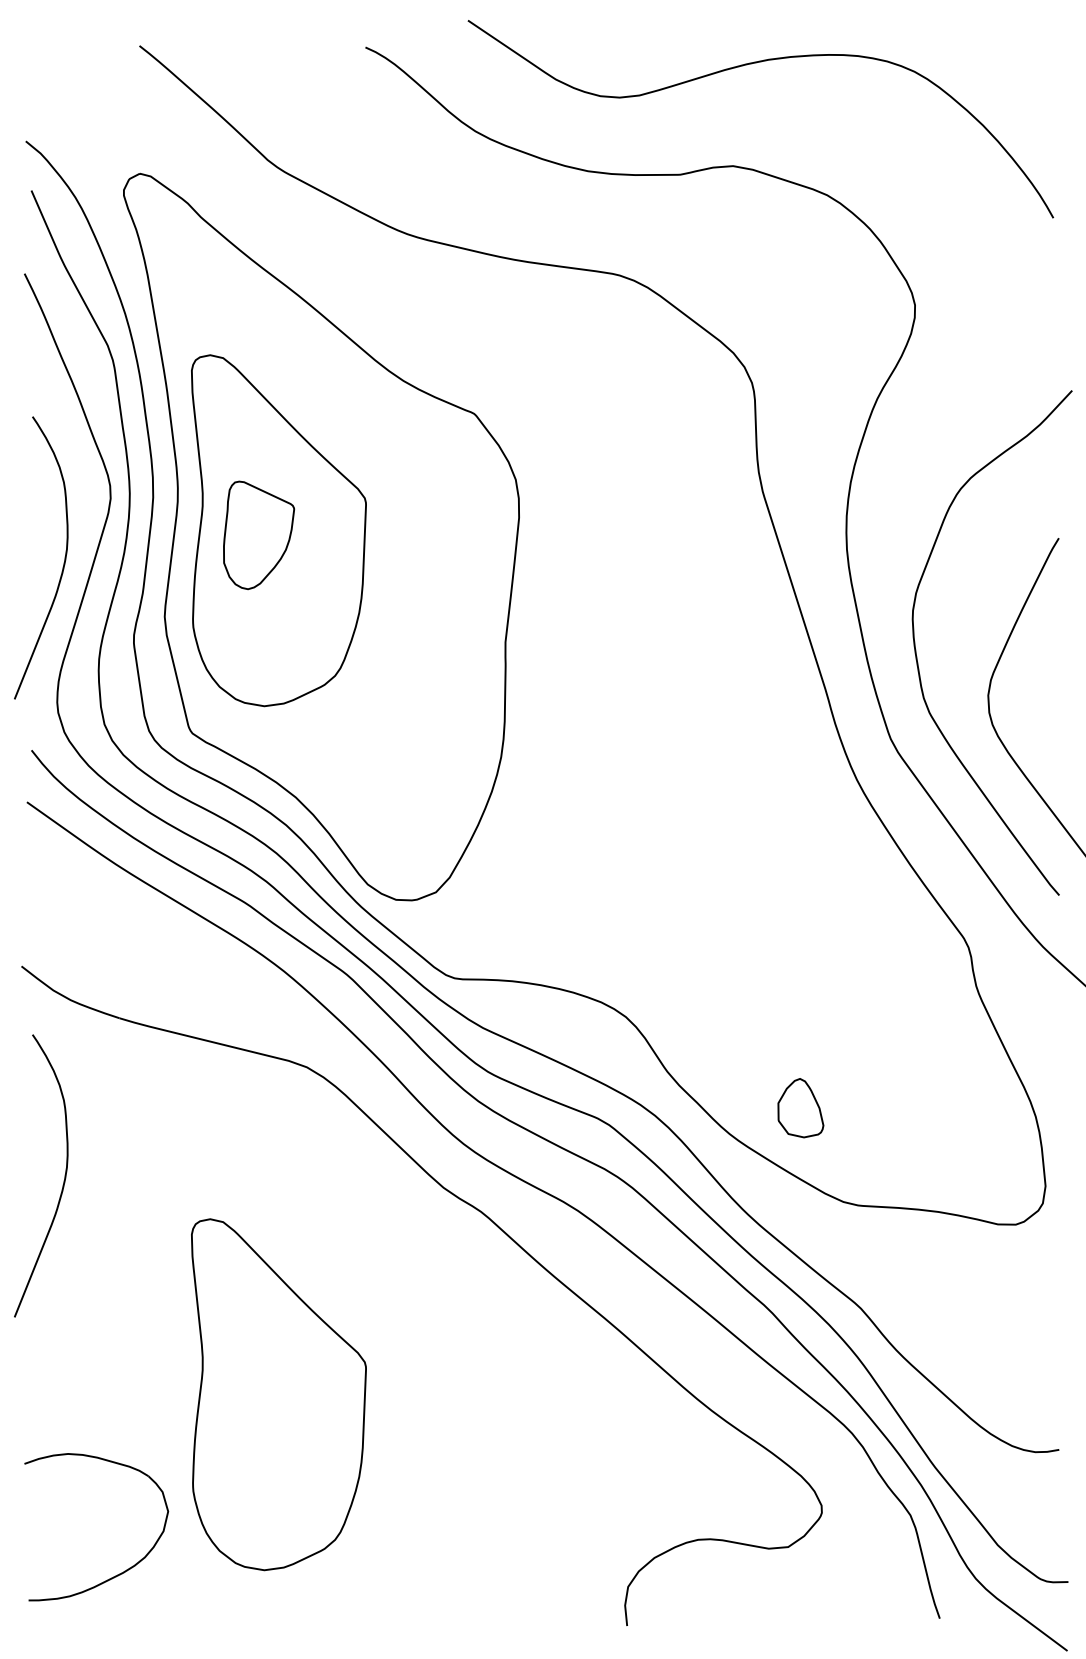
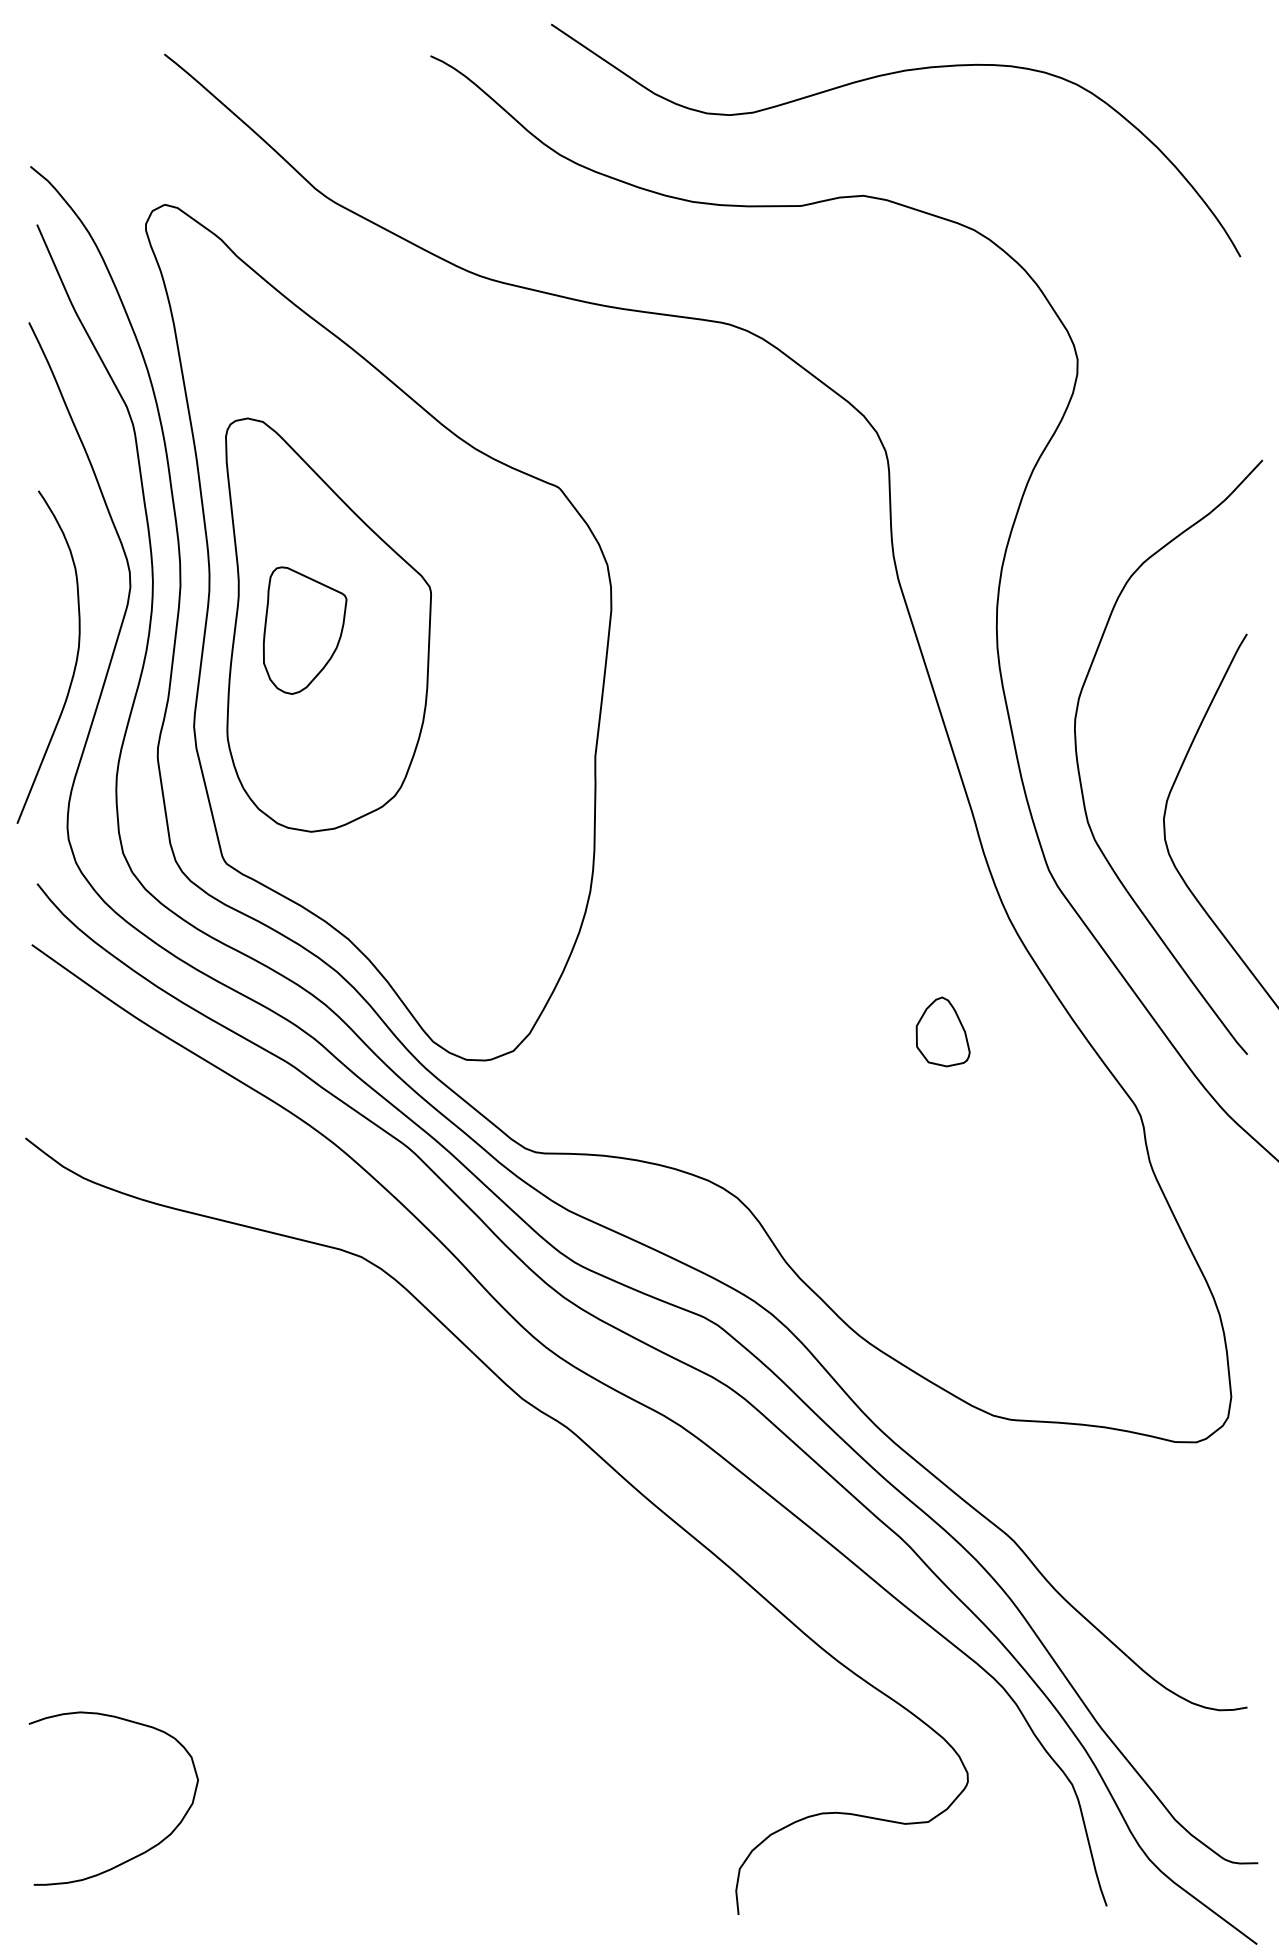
part: (800, 1108) -> (942, 1032), moved
curve: (63, 1180) -> (74, 1390), removed
part: (278, 1394) -> (328, 1642), removed

